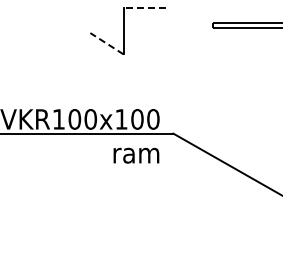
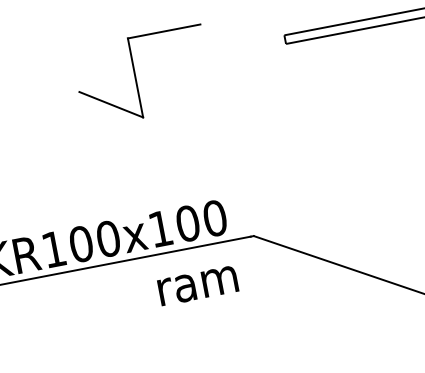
line: (144, 8) -> (163, 32), dashed -> solid
line: (107, 43) -> (112, 104), dashed -> solid

